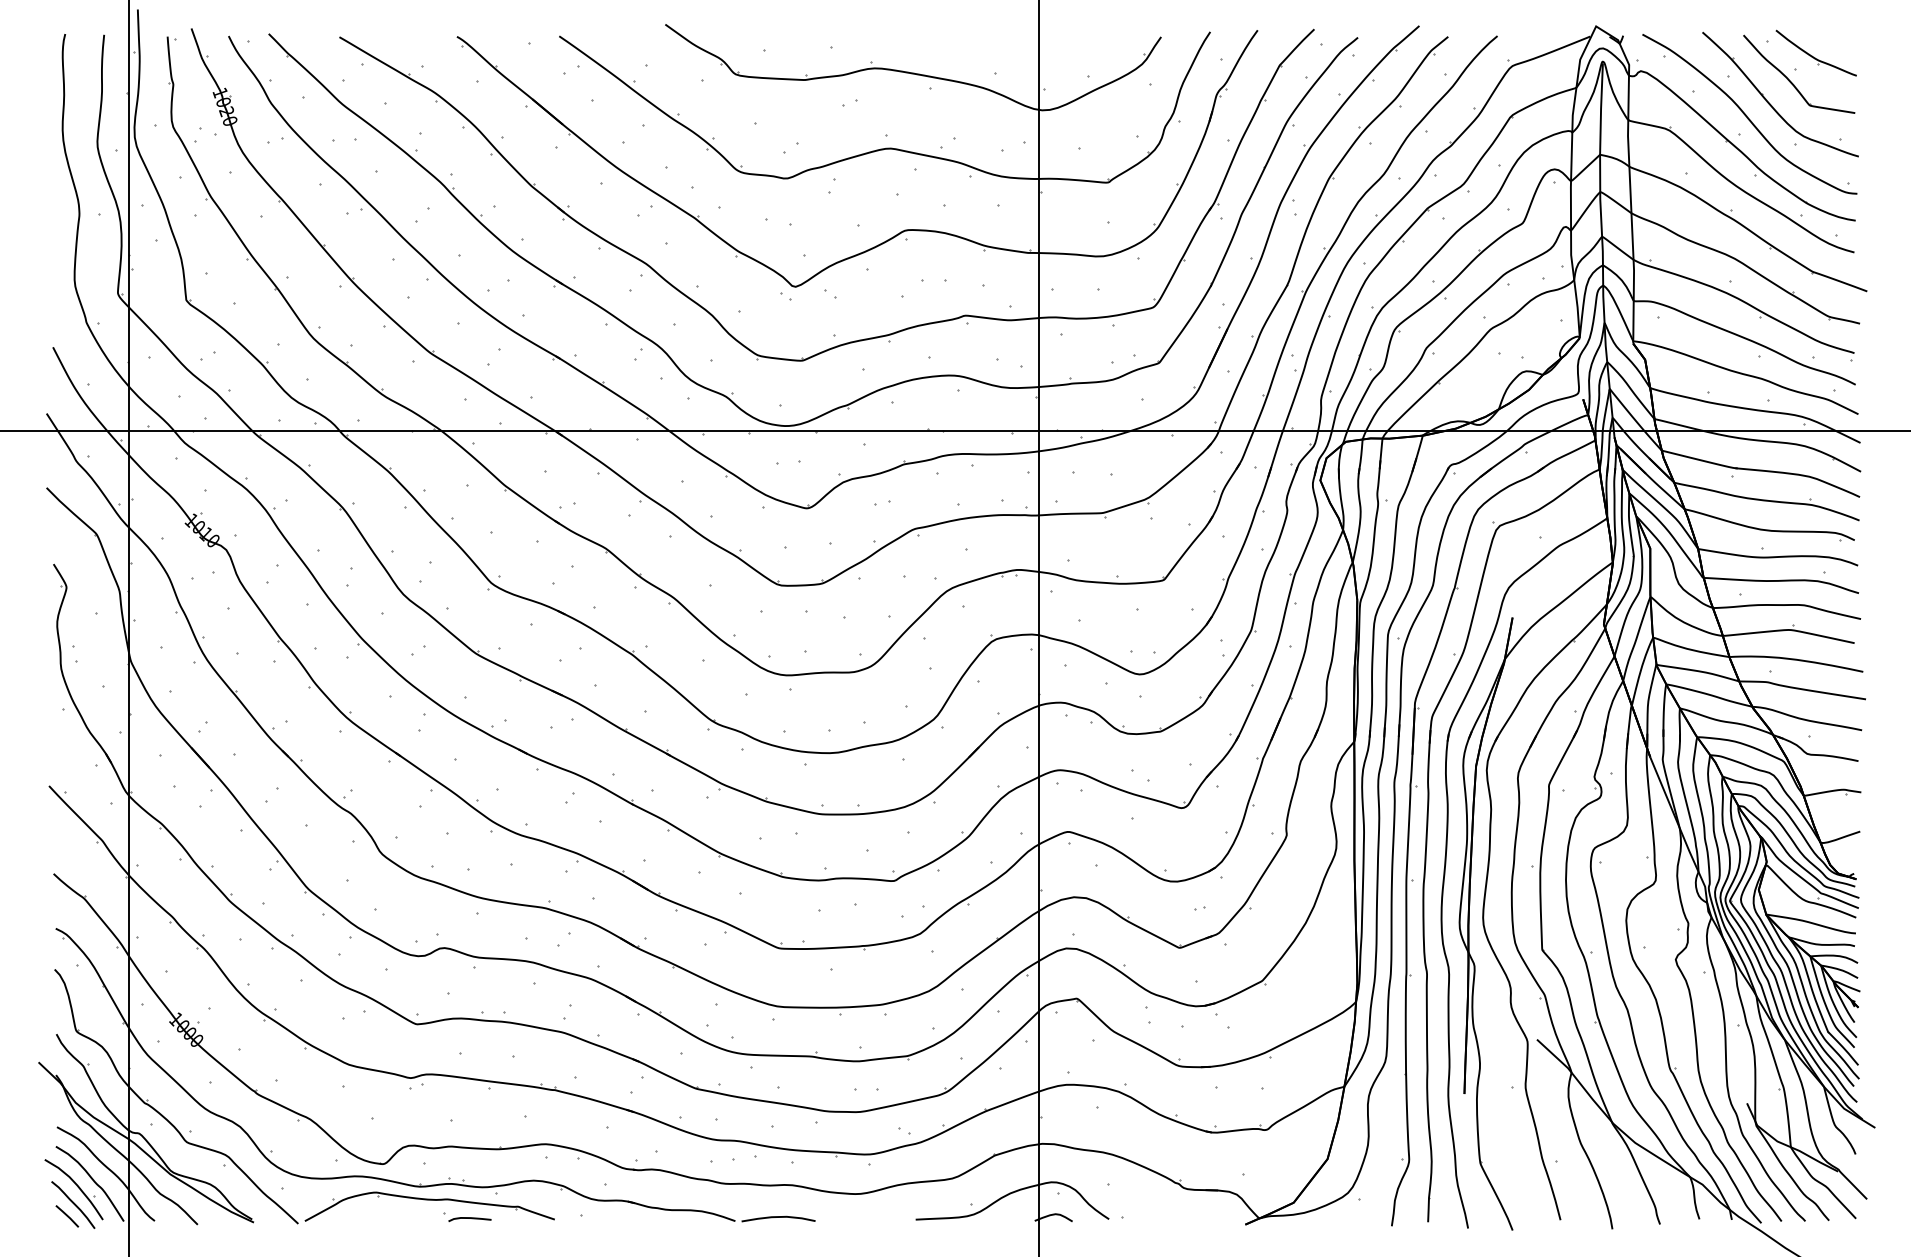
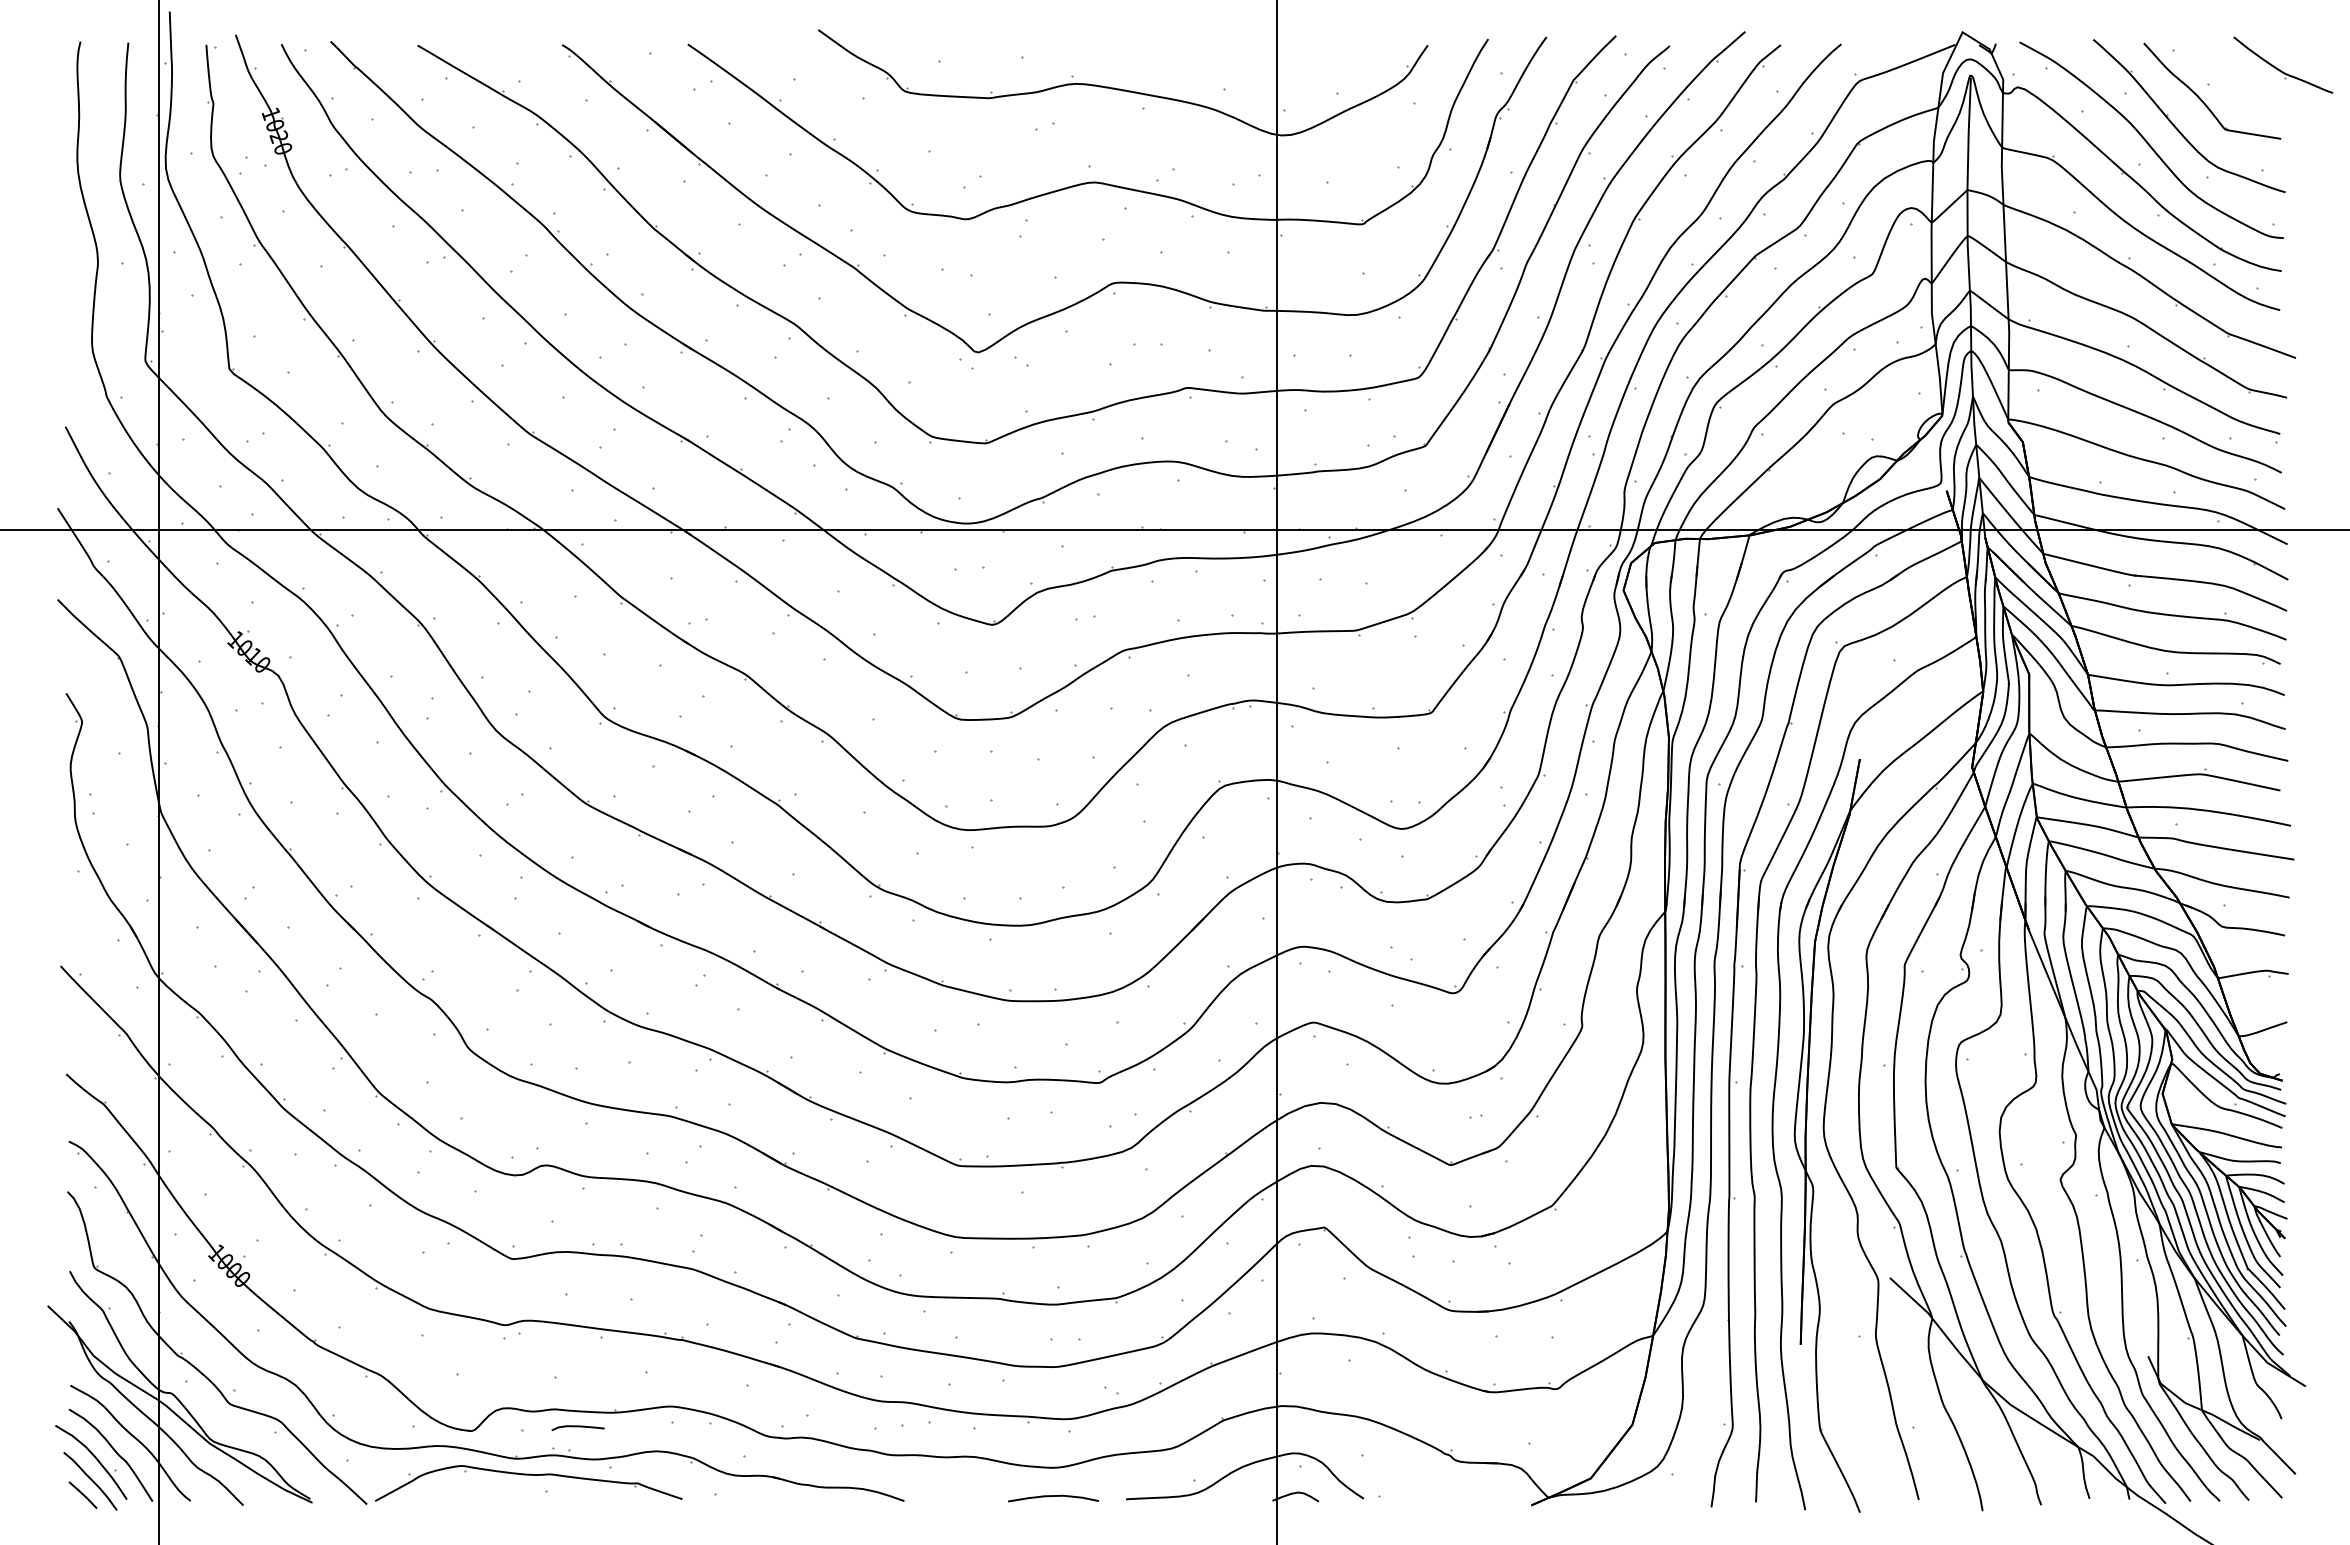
part: (1816, 52) -> (2283, 64), moved
curve: (778, 1217) -> (1053, 1496), moved
curve: (469, 1219) -> (577, 1427), moved

